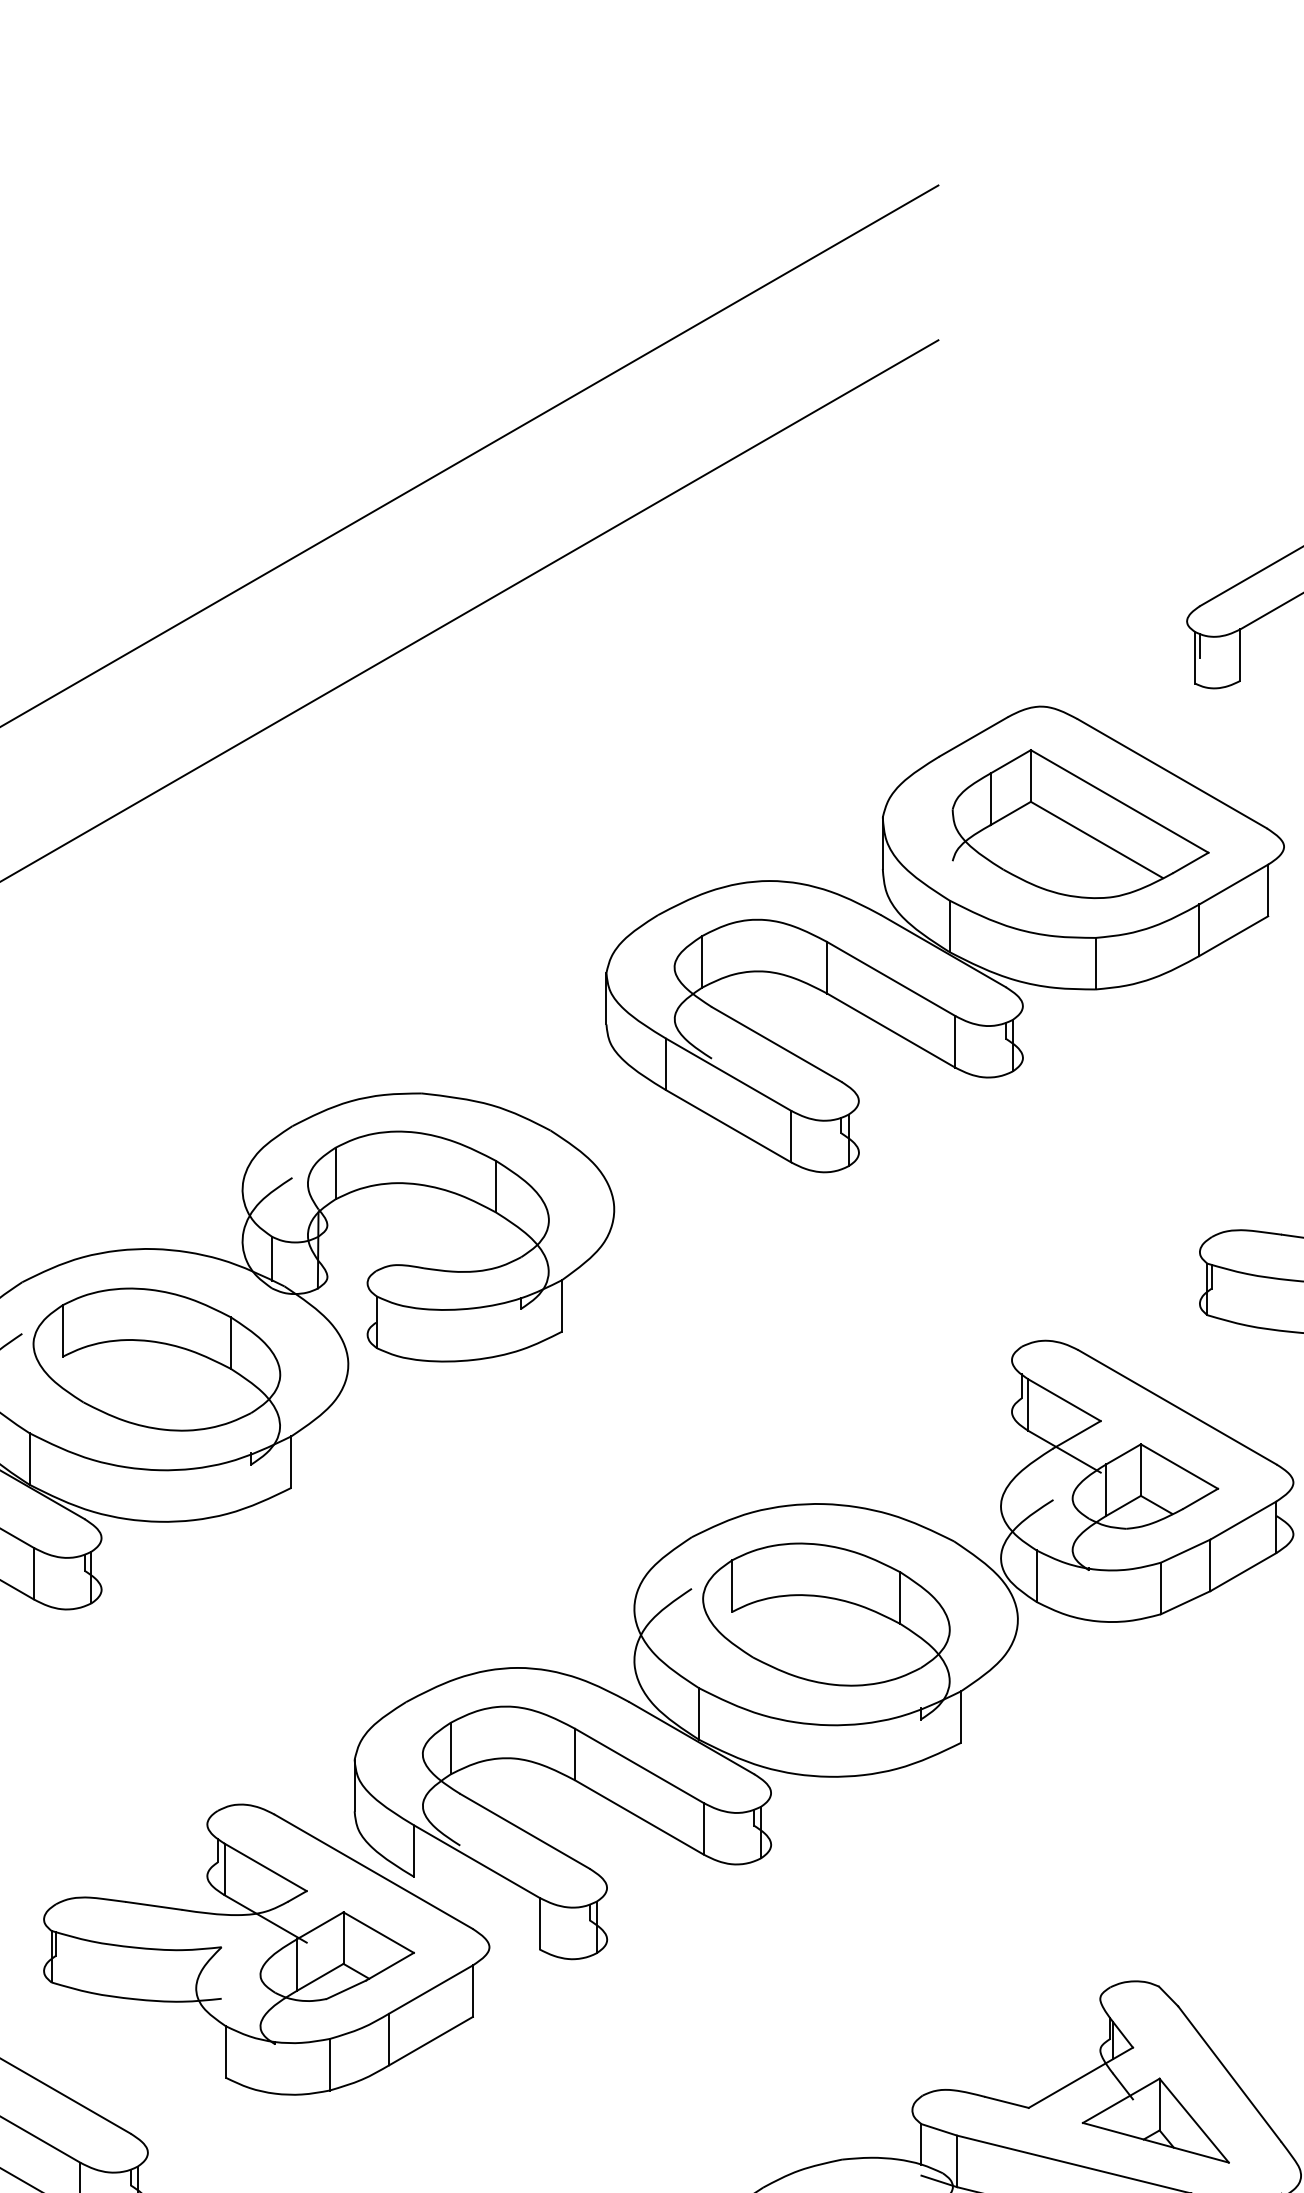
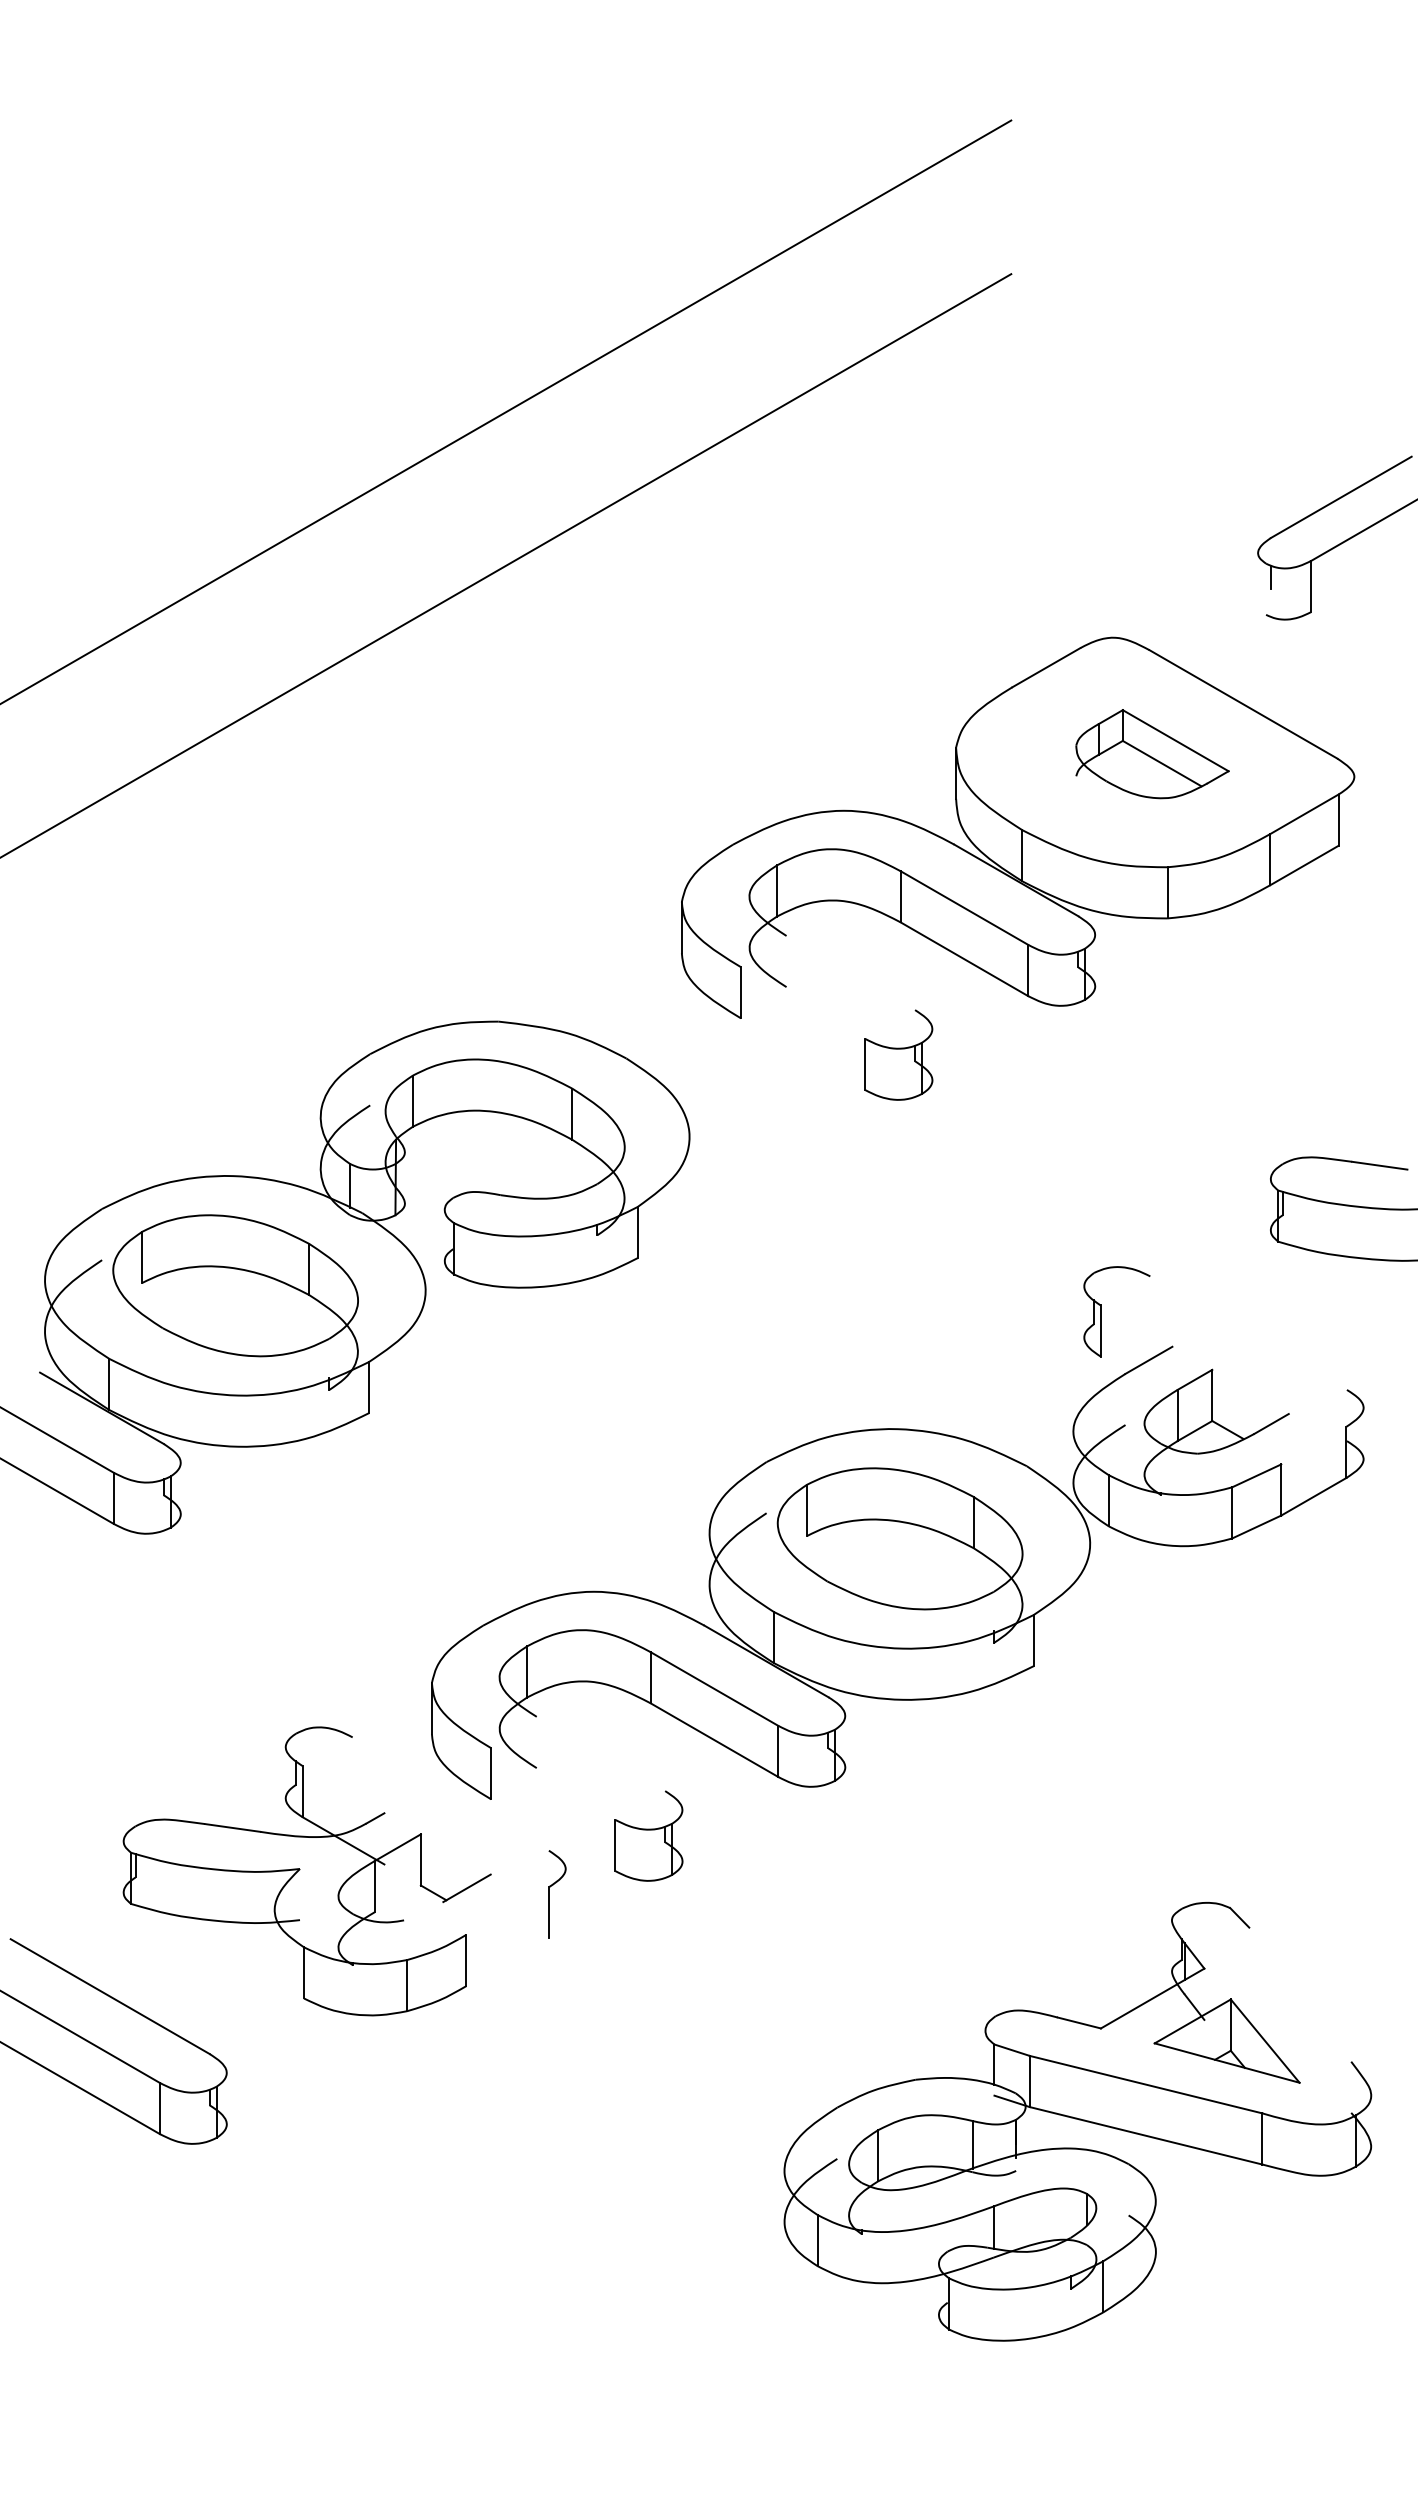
line: (1195, 657) -> (1266, 588), removed
part: (1080, 823) -> (1152, 753), size x0.6
line: (776, 1043) -> (850, 972), removed
line: (729, 1074) -> (803, 1002), removed
line: (729, 1126) -> (803, 1054), removed
line: (1064, 1399) -> (1136, 1325), removed
line: (1177, 1406) -> (1248, 1332), removed
line: (1064, 1451) -> (1136, 1376), removed
line: (1179, 1466) -> (1250, 1391), removed
line: (1242, 1520) -> (1313, 1445), removed
line: (524, 1830) -> (600, 1753), removed
line: (477, 1861) -> (553, 1783), removed
line: (265, 1867) -> (343, 1789), removed
line: (373, 1871) -> (450, 1793), removed
line: (378, 1932) -> (455, 1854), removed
line: (319, 1976) -> (397, 1898), removed
line: (430, 1989) -> (507, 1910), removed
line: (346, 1990) -> (423, 1911), removed
line: (430, 2041) -> (507, 1962), removed
line: (1229, 2073) -> (1300, 1994), removed

